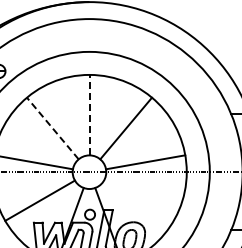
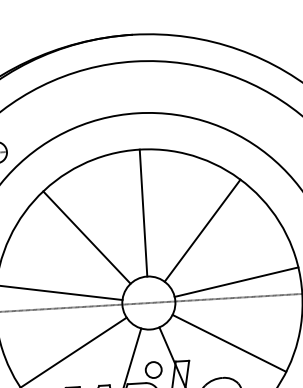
line: (89, 114) -> (143, 212), dashed -> solid
line: (52, 128) -> (86, 237), dashed -> solid
line: (138, 200) -> (228, 343), added

